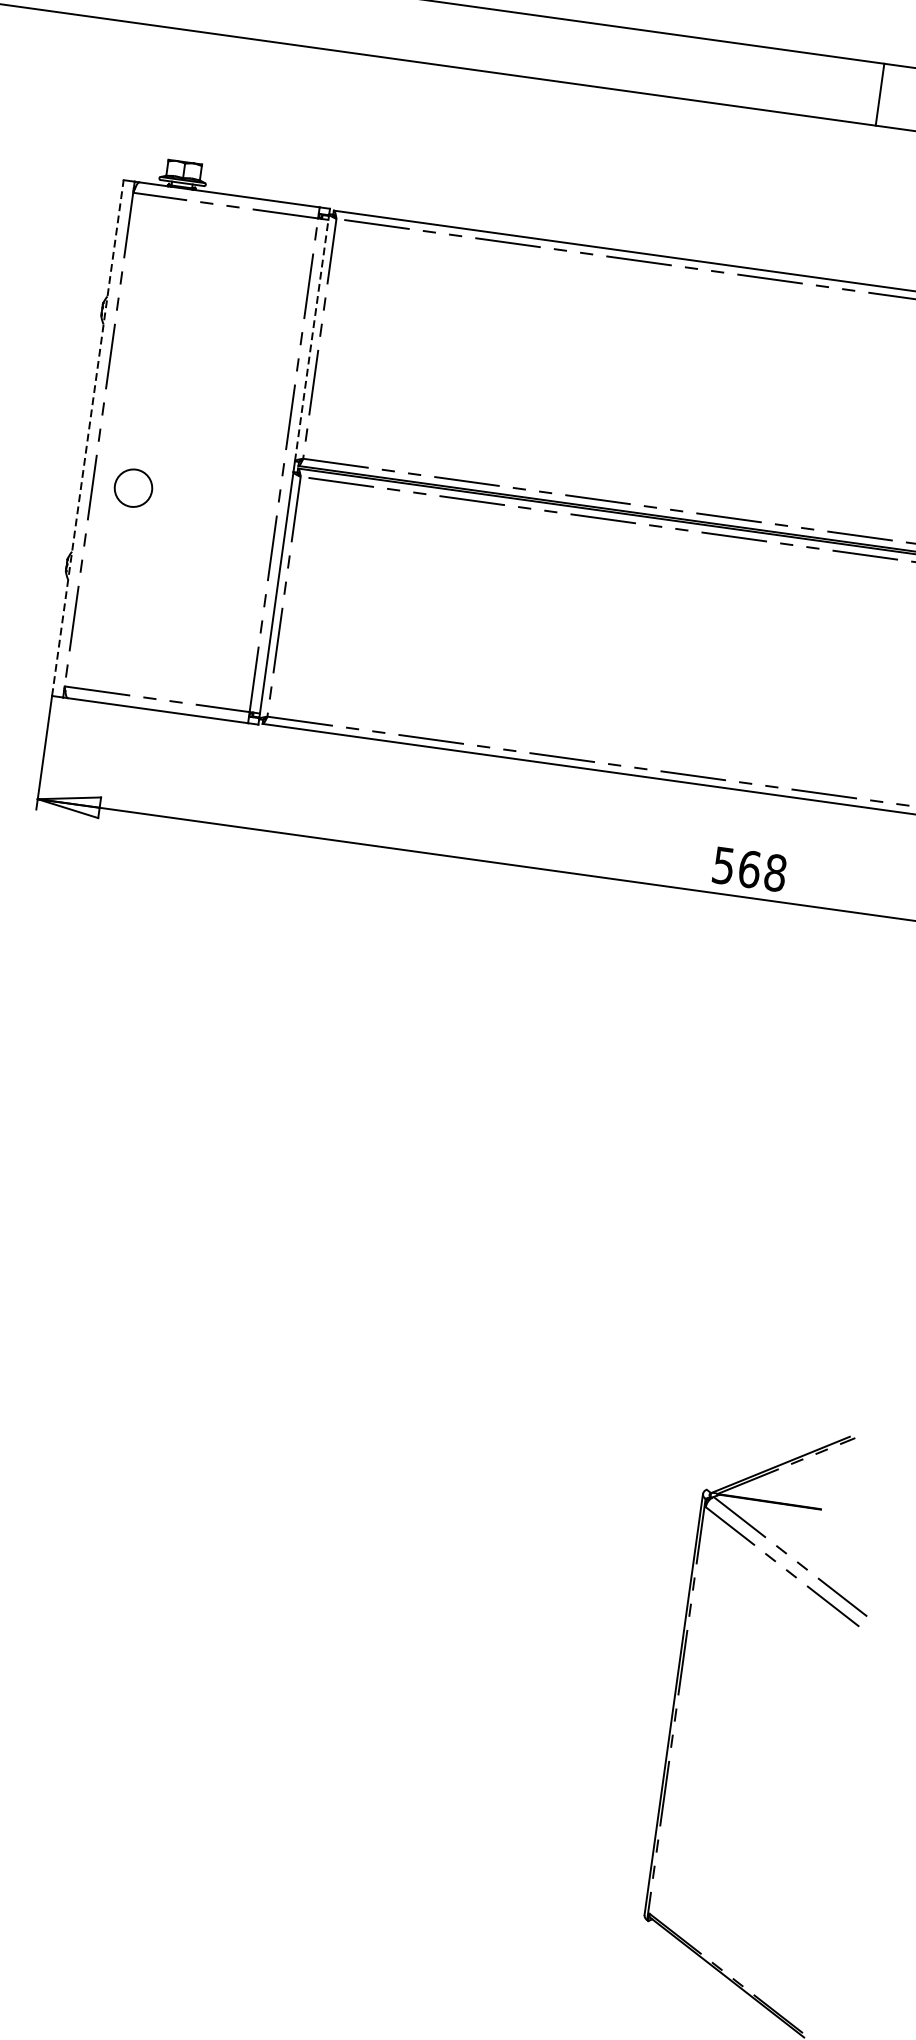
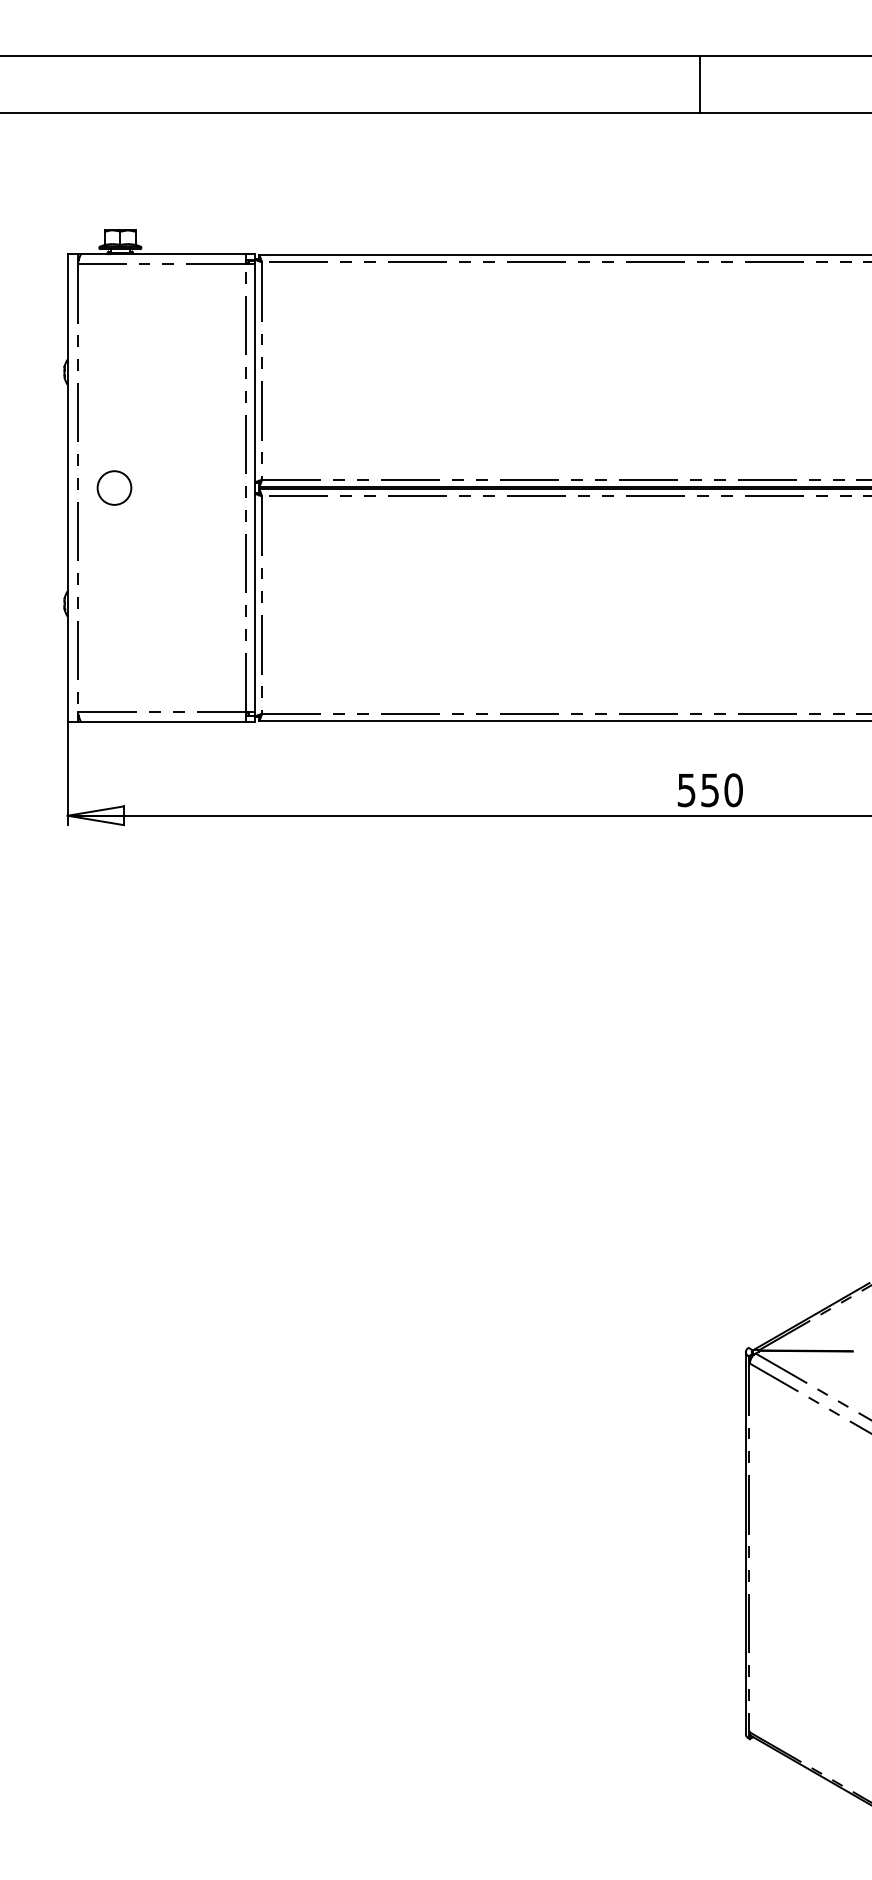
line: (879, 94) -> (699, 84), moved
line: (311, 337) -> (254, 370), dashed -> solid
line: (87, 437) -> (67, 487), dashed -> solid
circle: (133, 487) -> (114, 487), moved
text: (762, 871) -> (721, 790), 568 -> 550

